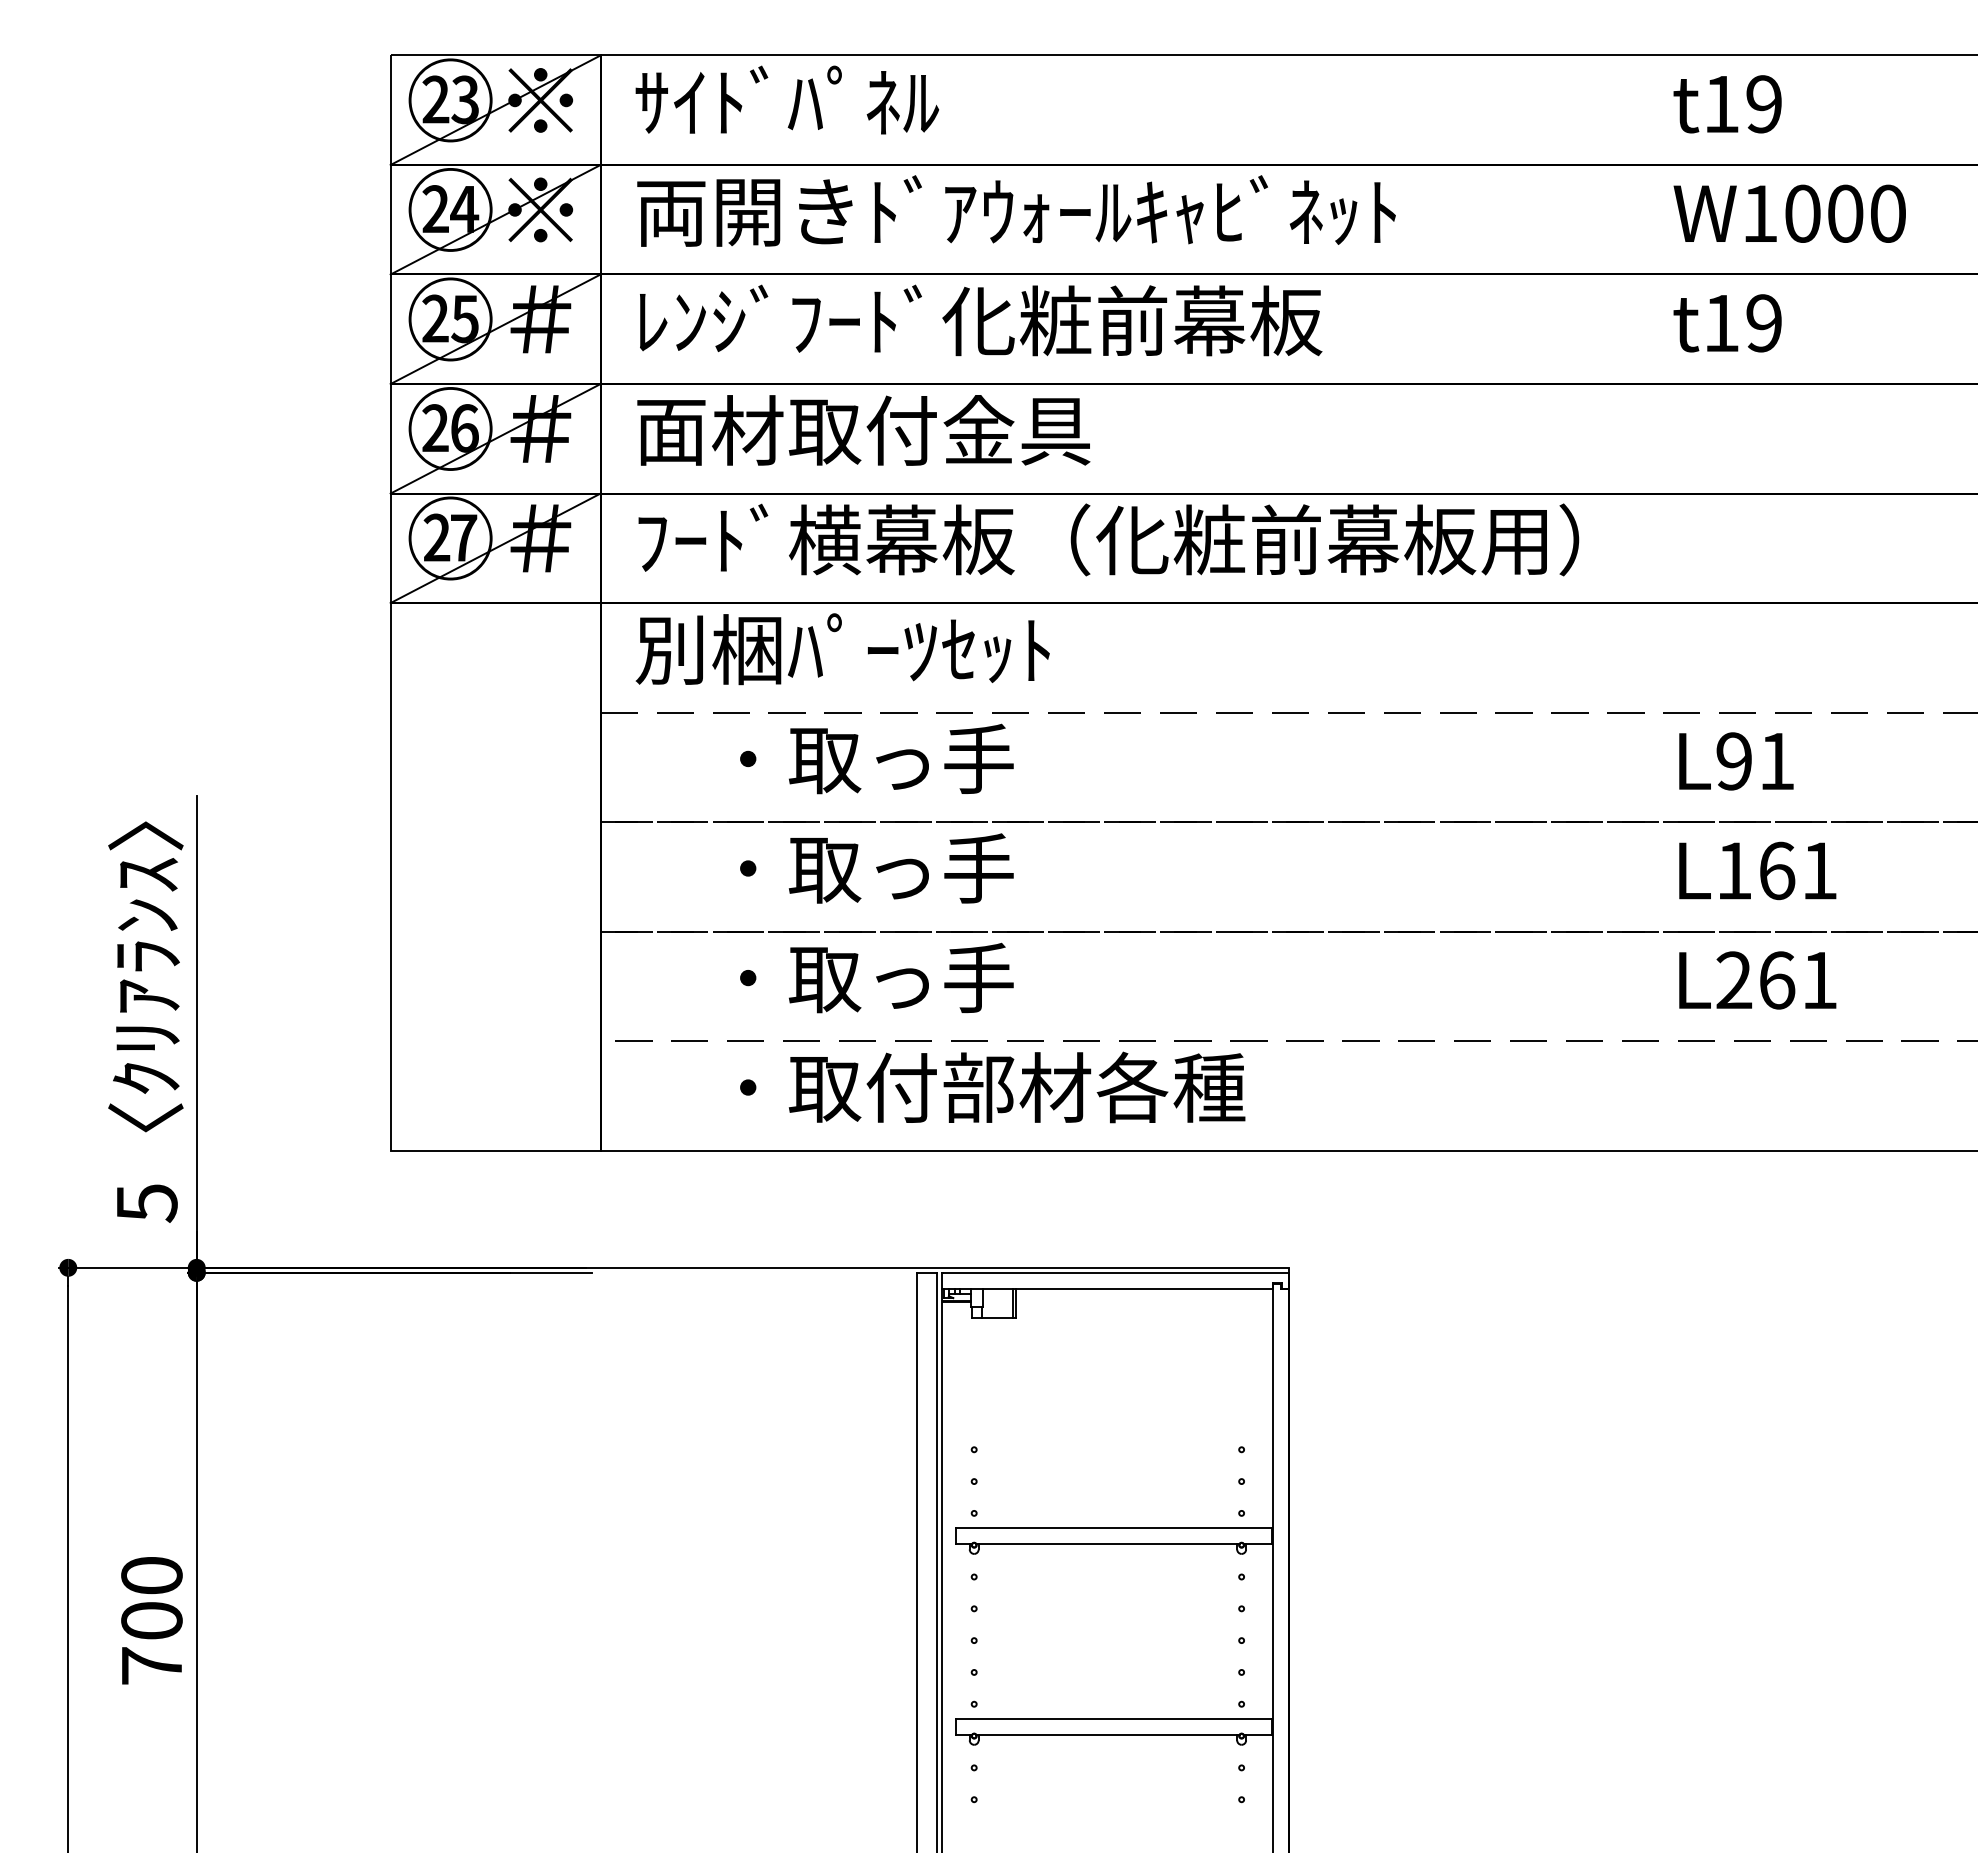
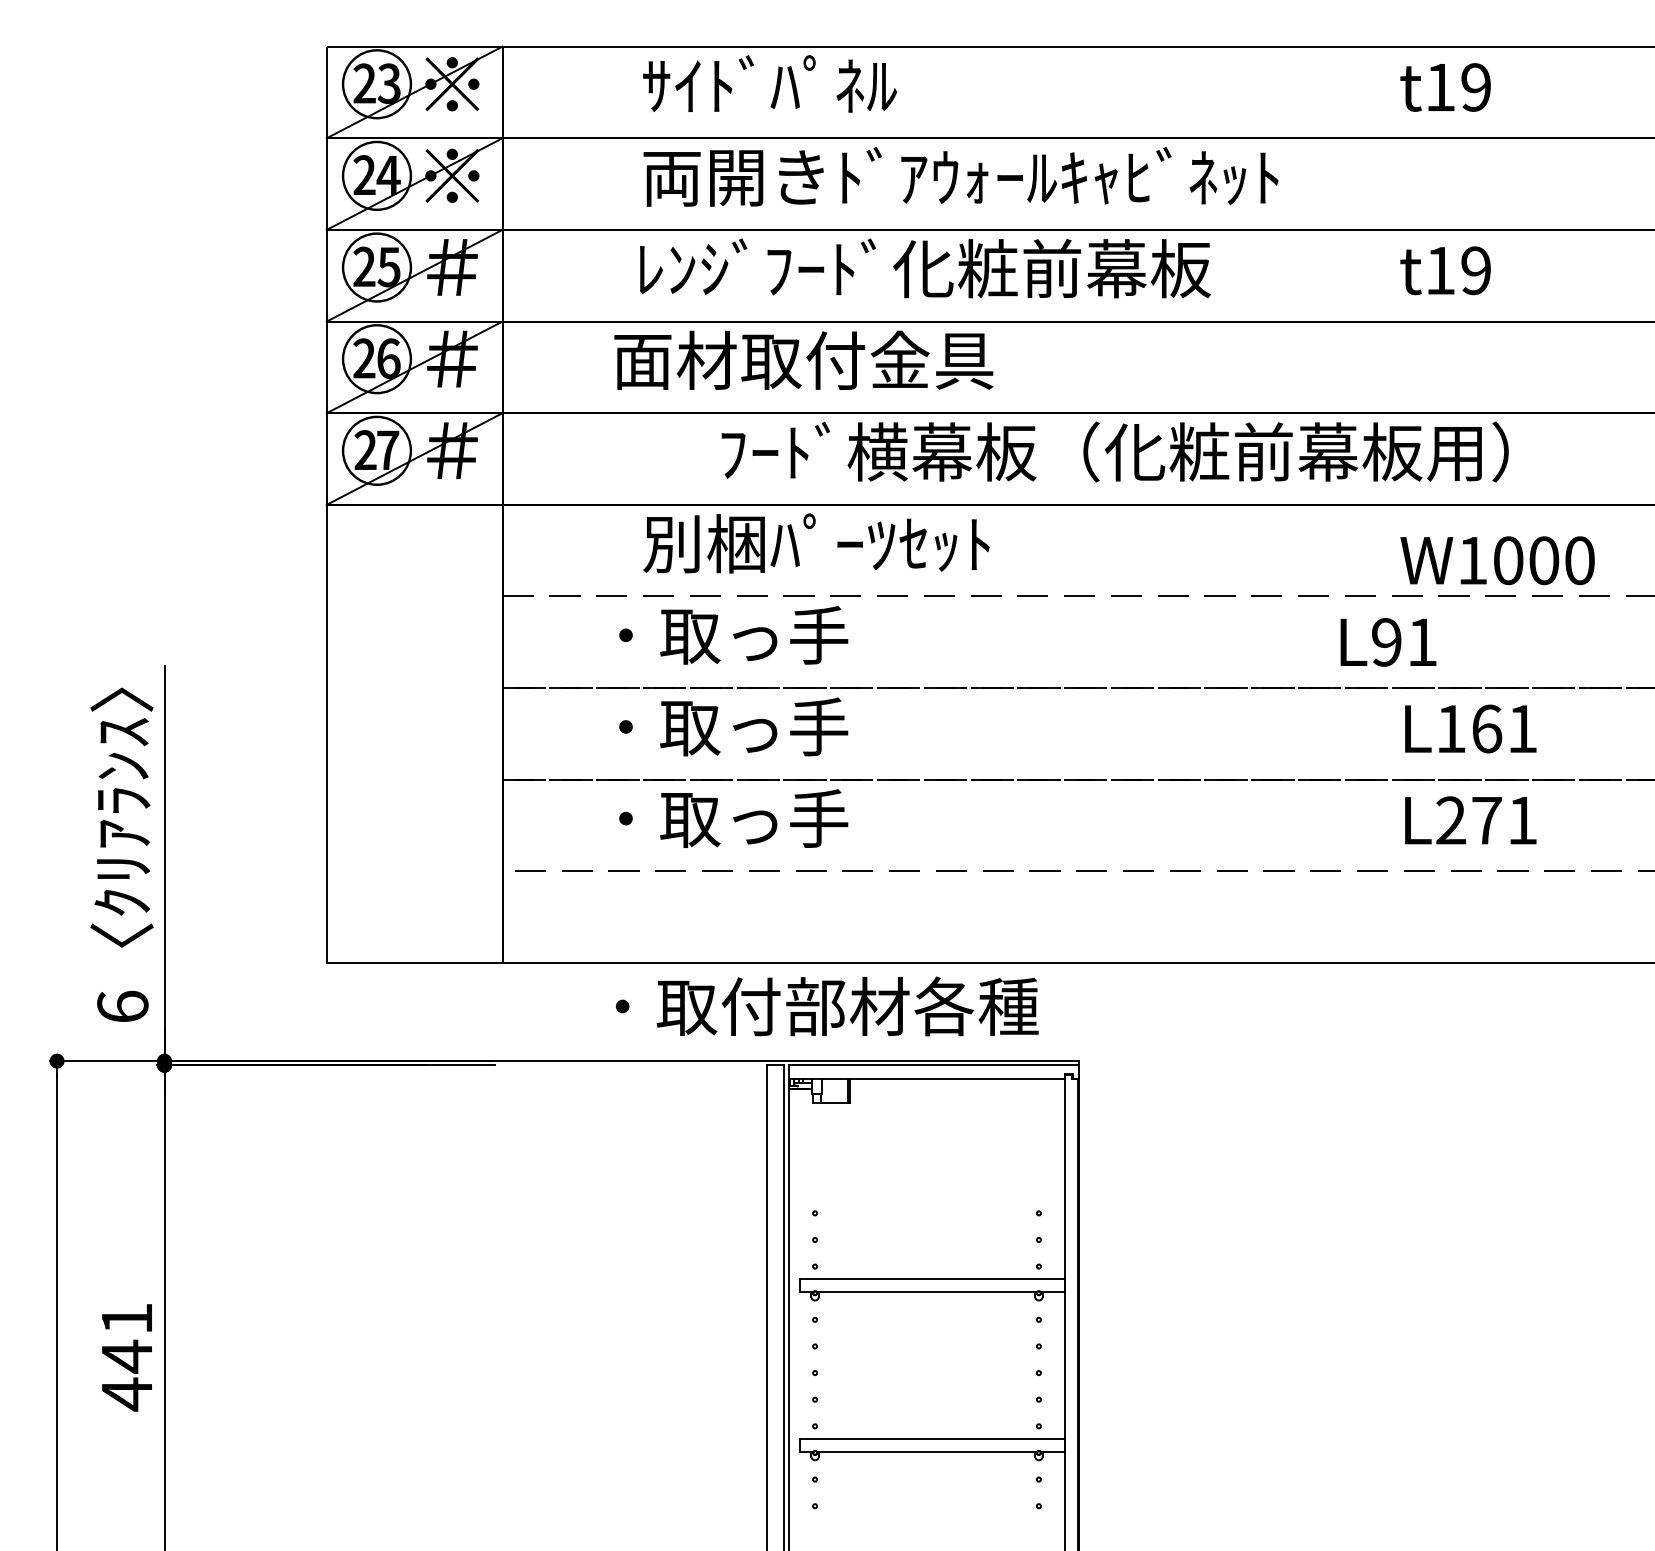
text: (787, 99) -> (770, 83), moved
text: (1016, 210) -> (960, 176), moved
text: (1789, 213) -> (1497, 560), moved
text: (981, 320) -> (925, 268), moved
text: (863, 430) -> (803, 360), moved
text: (1108, 539) -> (1114, 451), moved
text: (842, 649) -> (816, 543), moved
text: (1736, 761) -> (1388, 642), moved
text: (1777, 980) -> (1487, 820), L261 -> L271
text: (992, 1087) -> (827, 1006), moved
text: (146, 1202) -> (122, 1006), 5 -> 6
text: (151, 1621) -> (126, 1357), 700 -> 441

